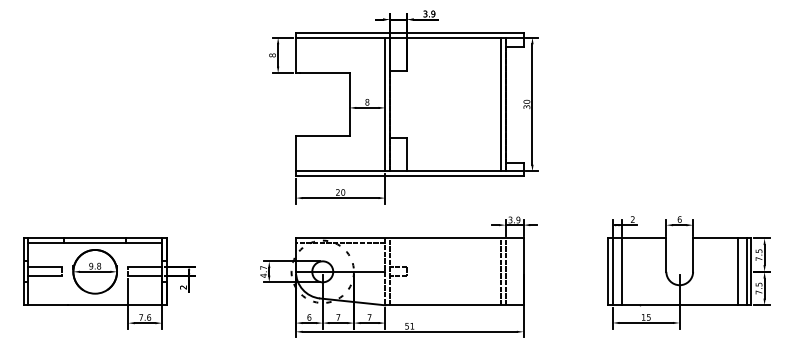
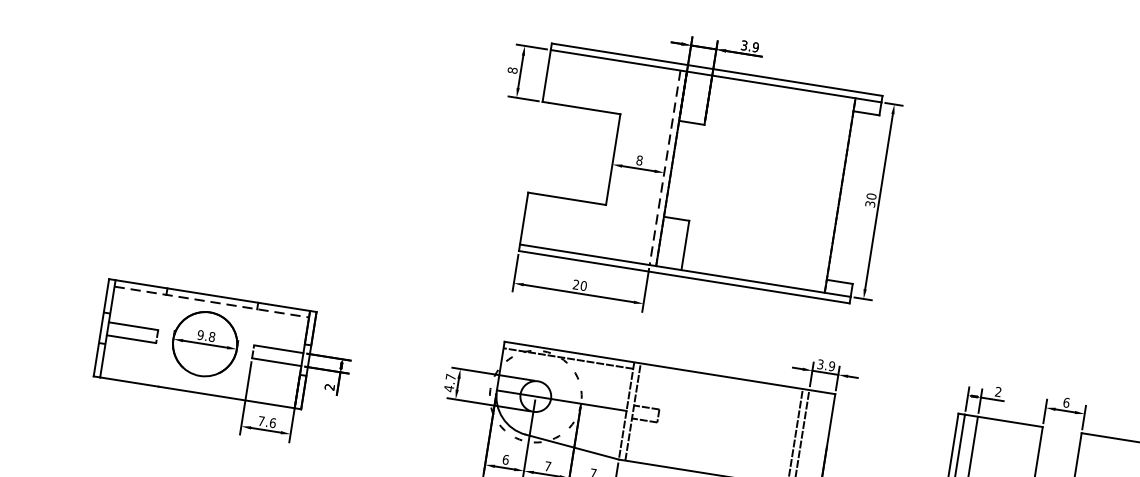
line: (385, 104) -> (665, 167), solid -> dashed
line: (501, 104) -> (834, 194), removed
line: (95, 242) -> (212, 301), solid -> dashed

